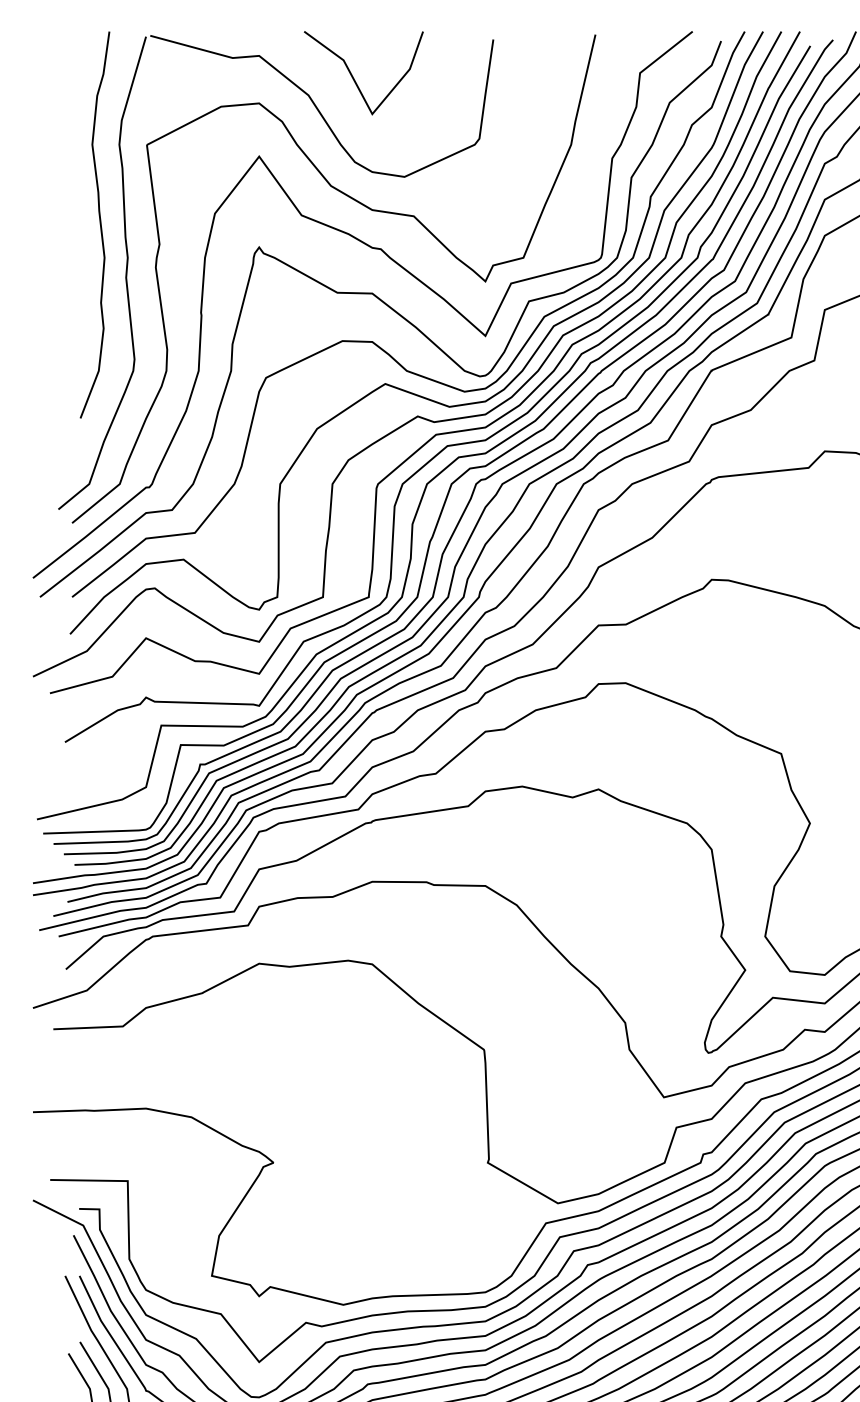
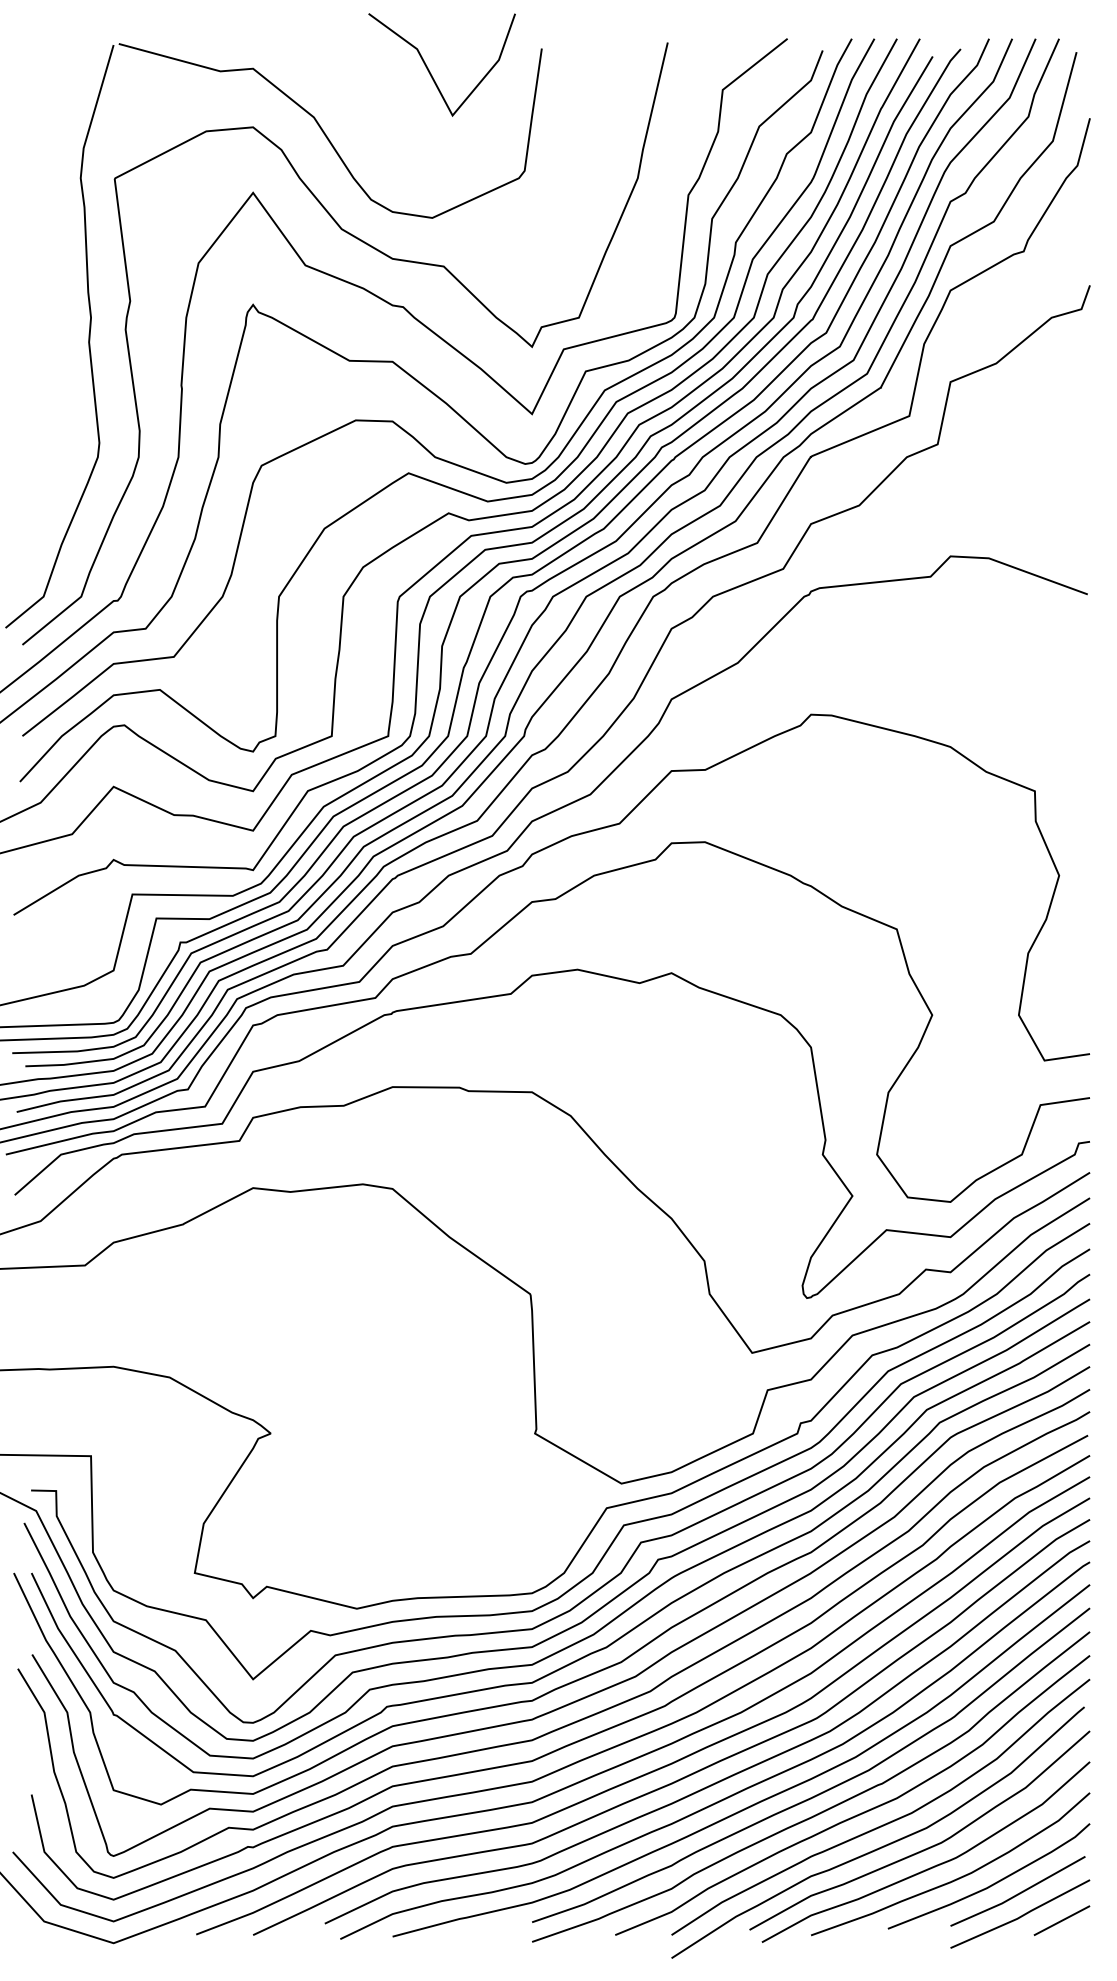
line: (353, 76) -> (429, 69), moved
curve: (99, 224) -> (56, 276), removed

